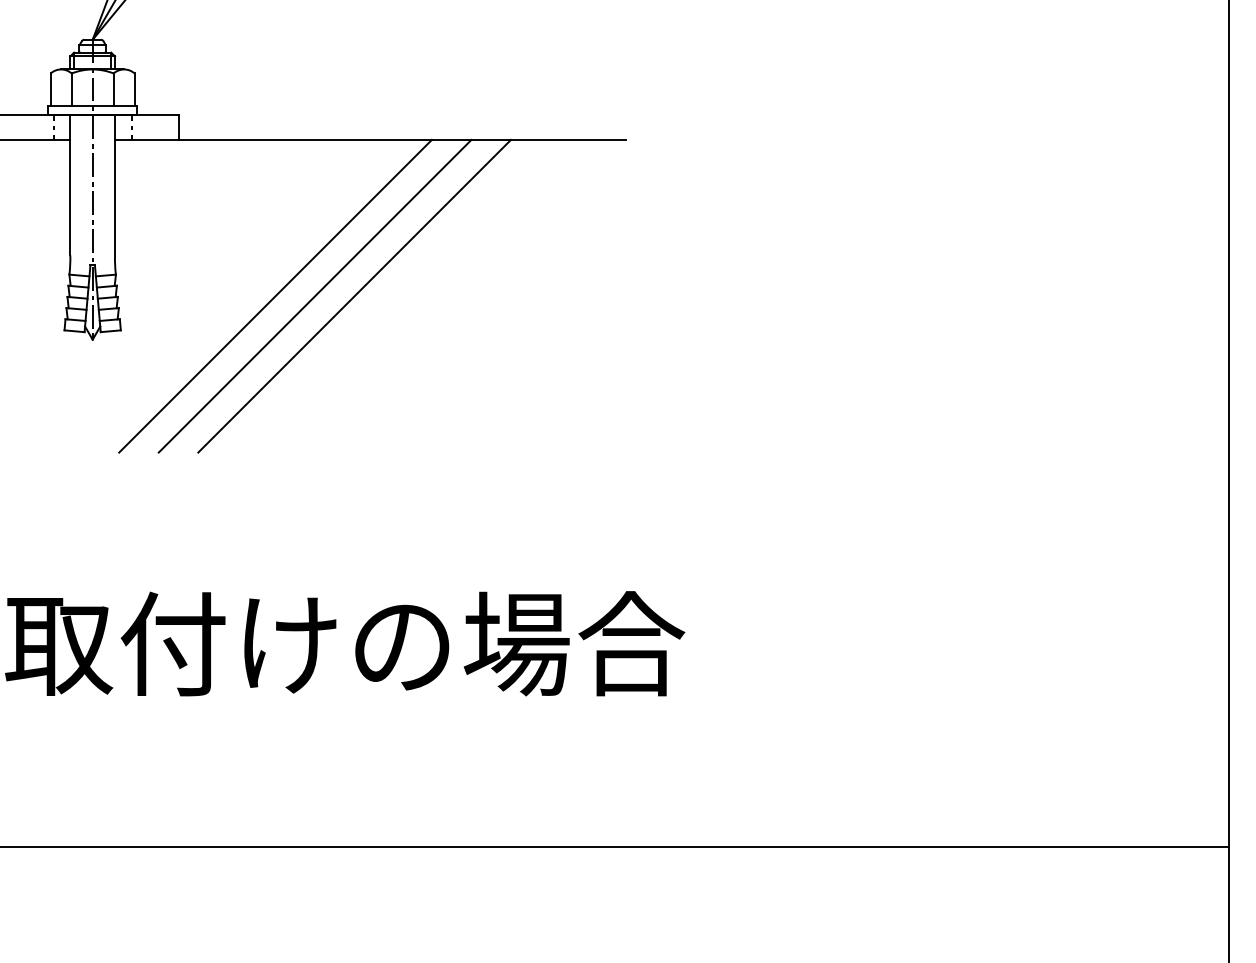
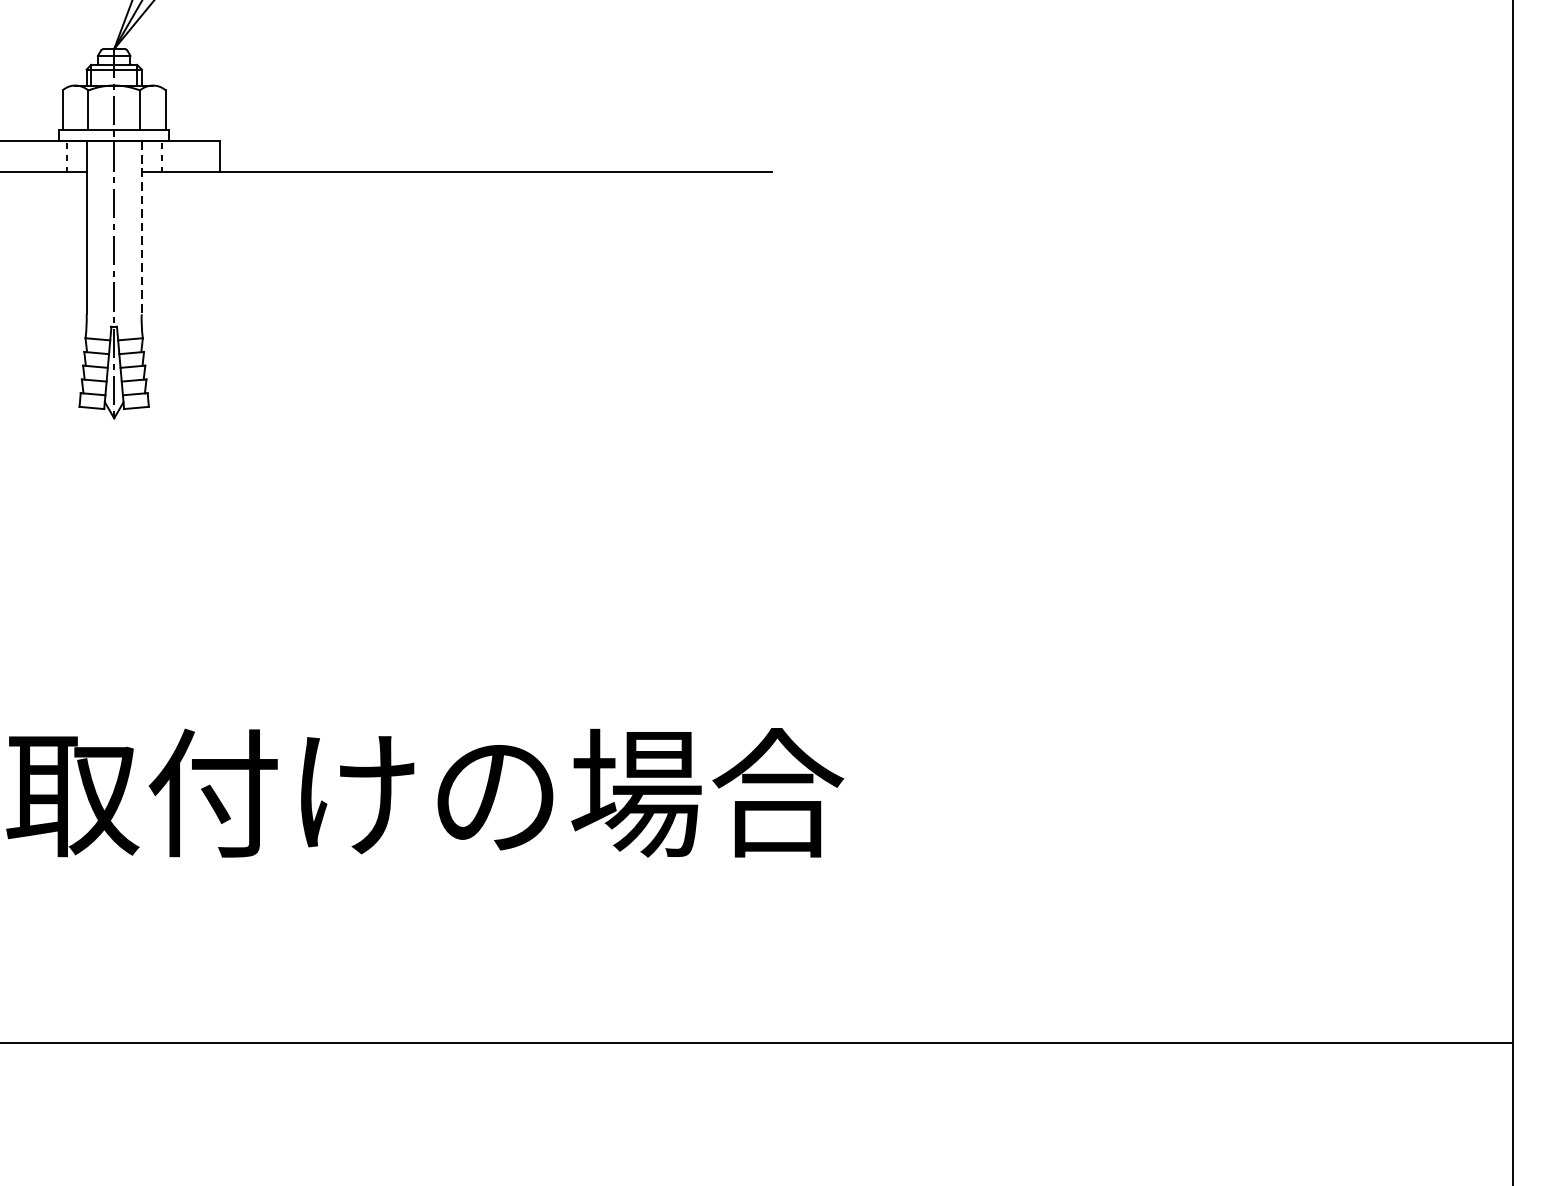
line: (115, 185) -> (142, 228), solid -> dashed
line: (275, 295) -> (339, 363), removed
line: (314, 295) -> (387, 363), removed
line: (354, 295) -> (436, 363), removed

